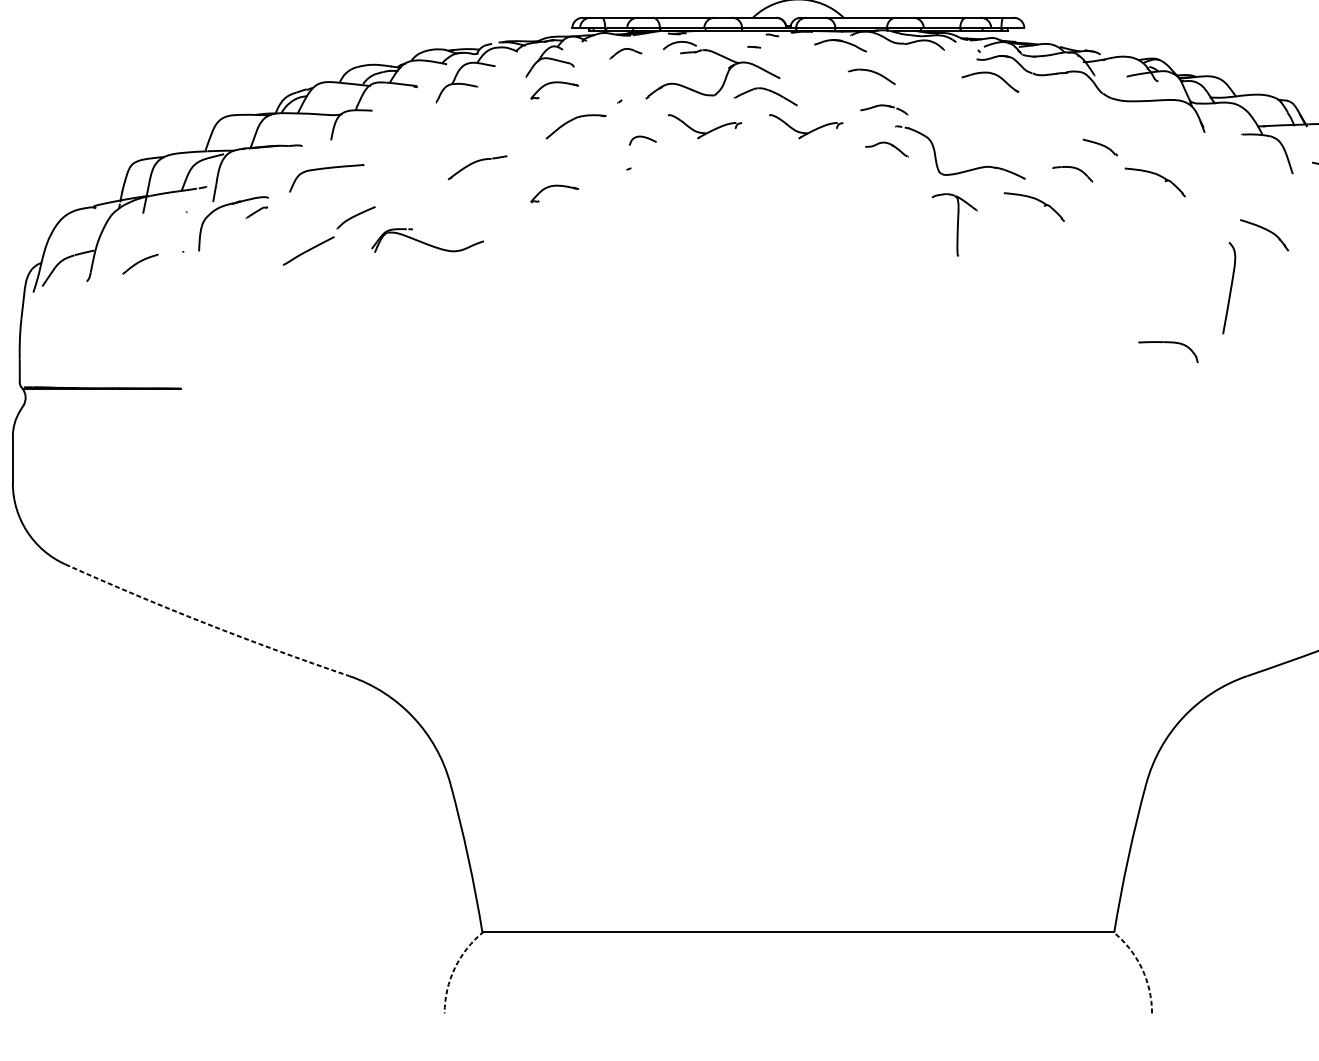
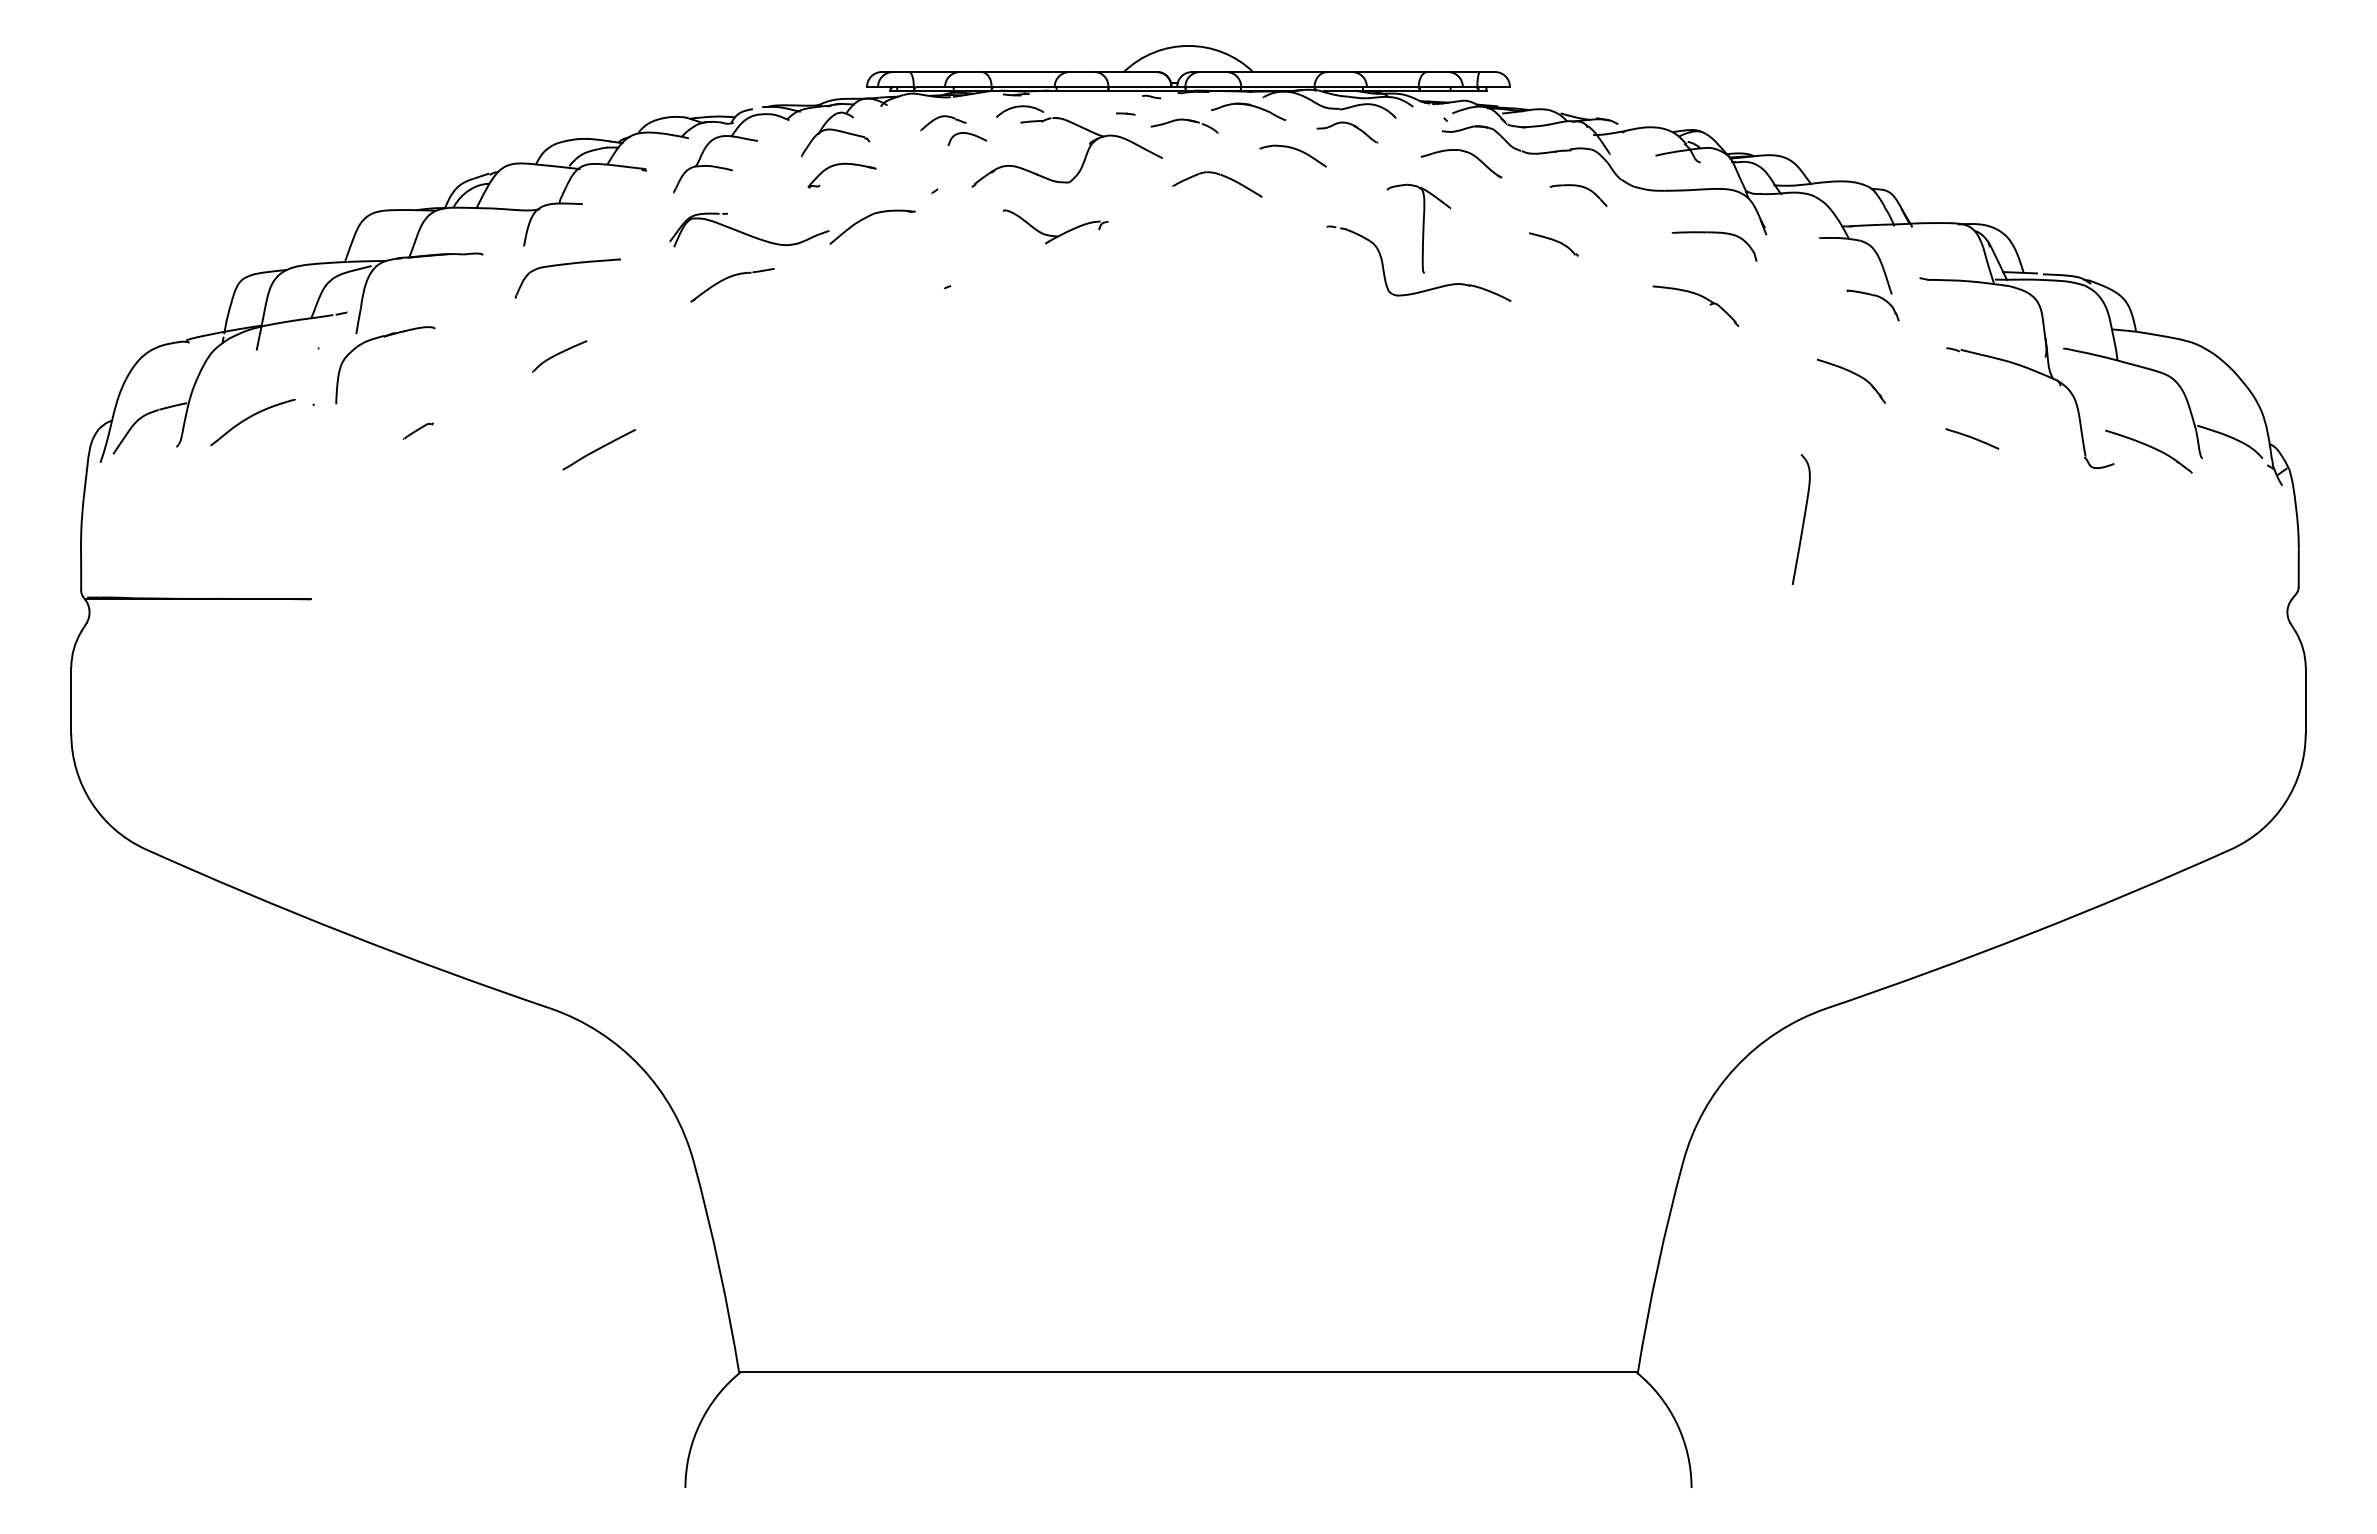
part: (766, 90) -> (1218, 175), moved
part: (884, 109) -> (1184, 125), moved
part: (808, 132) -> (1203, 234), removed
curve: (642, 137) -> (967, 134), moved
part: (886, 143) -> (1347, 124), moved
part: (1099, 147) -> (1553, 244), moved
part: (1073, 168) -> (1580, 187), moved
part: (325, 169) -> (565, 265), moved
part: (1279, 175) -> (1873, 296), added
part: (552, 186) -> (839, 312), removed
part: (1036, 200) -> (1527, 331), removed
part: (256, 212) -> (418, 430), moved
part: (954, 224) -> (1418, 228), moved
part: (427, 240) -> (749, 229), moved
curve: (308, 250) -> (598, 449), moved
part: (140, 264) -> (252, 422), size x1.67
curve: (1230, 289) -> (1802, 521), moved
part: (1168, 342) -> (1714, 233), moved
arc: (206, 623) -> (346, 933), dashed -> solid
arc: (455, 968) -> (700, 1423), dashed -> solid
arc: (1141, 968) -> (1676, 1423), dashed -> solid

